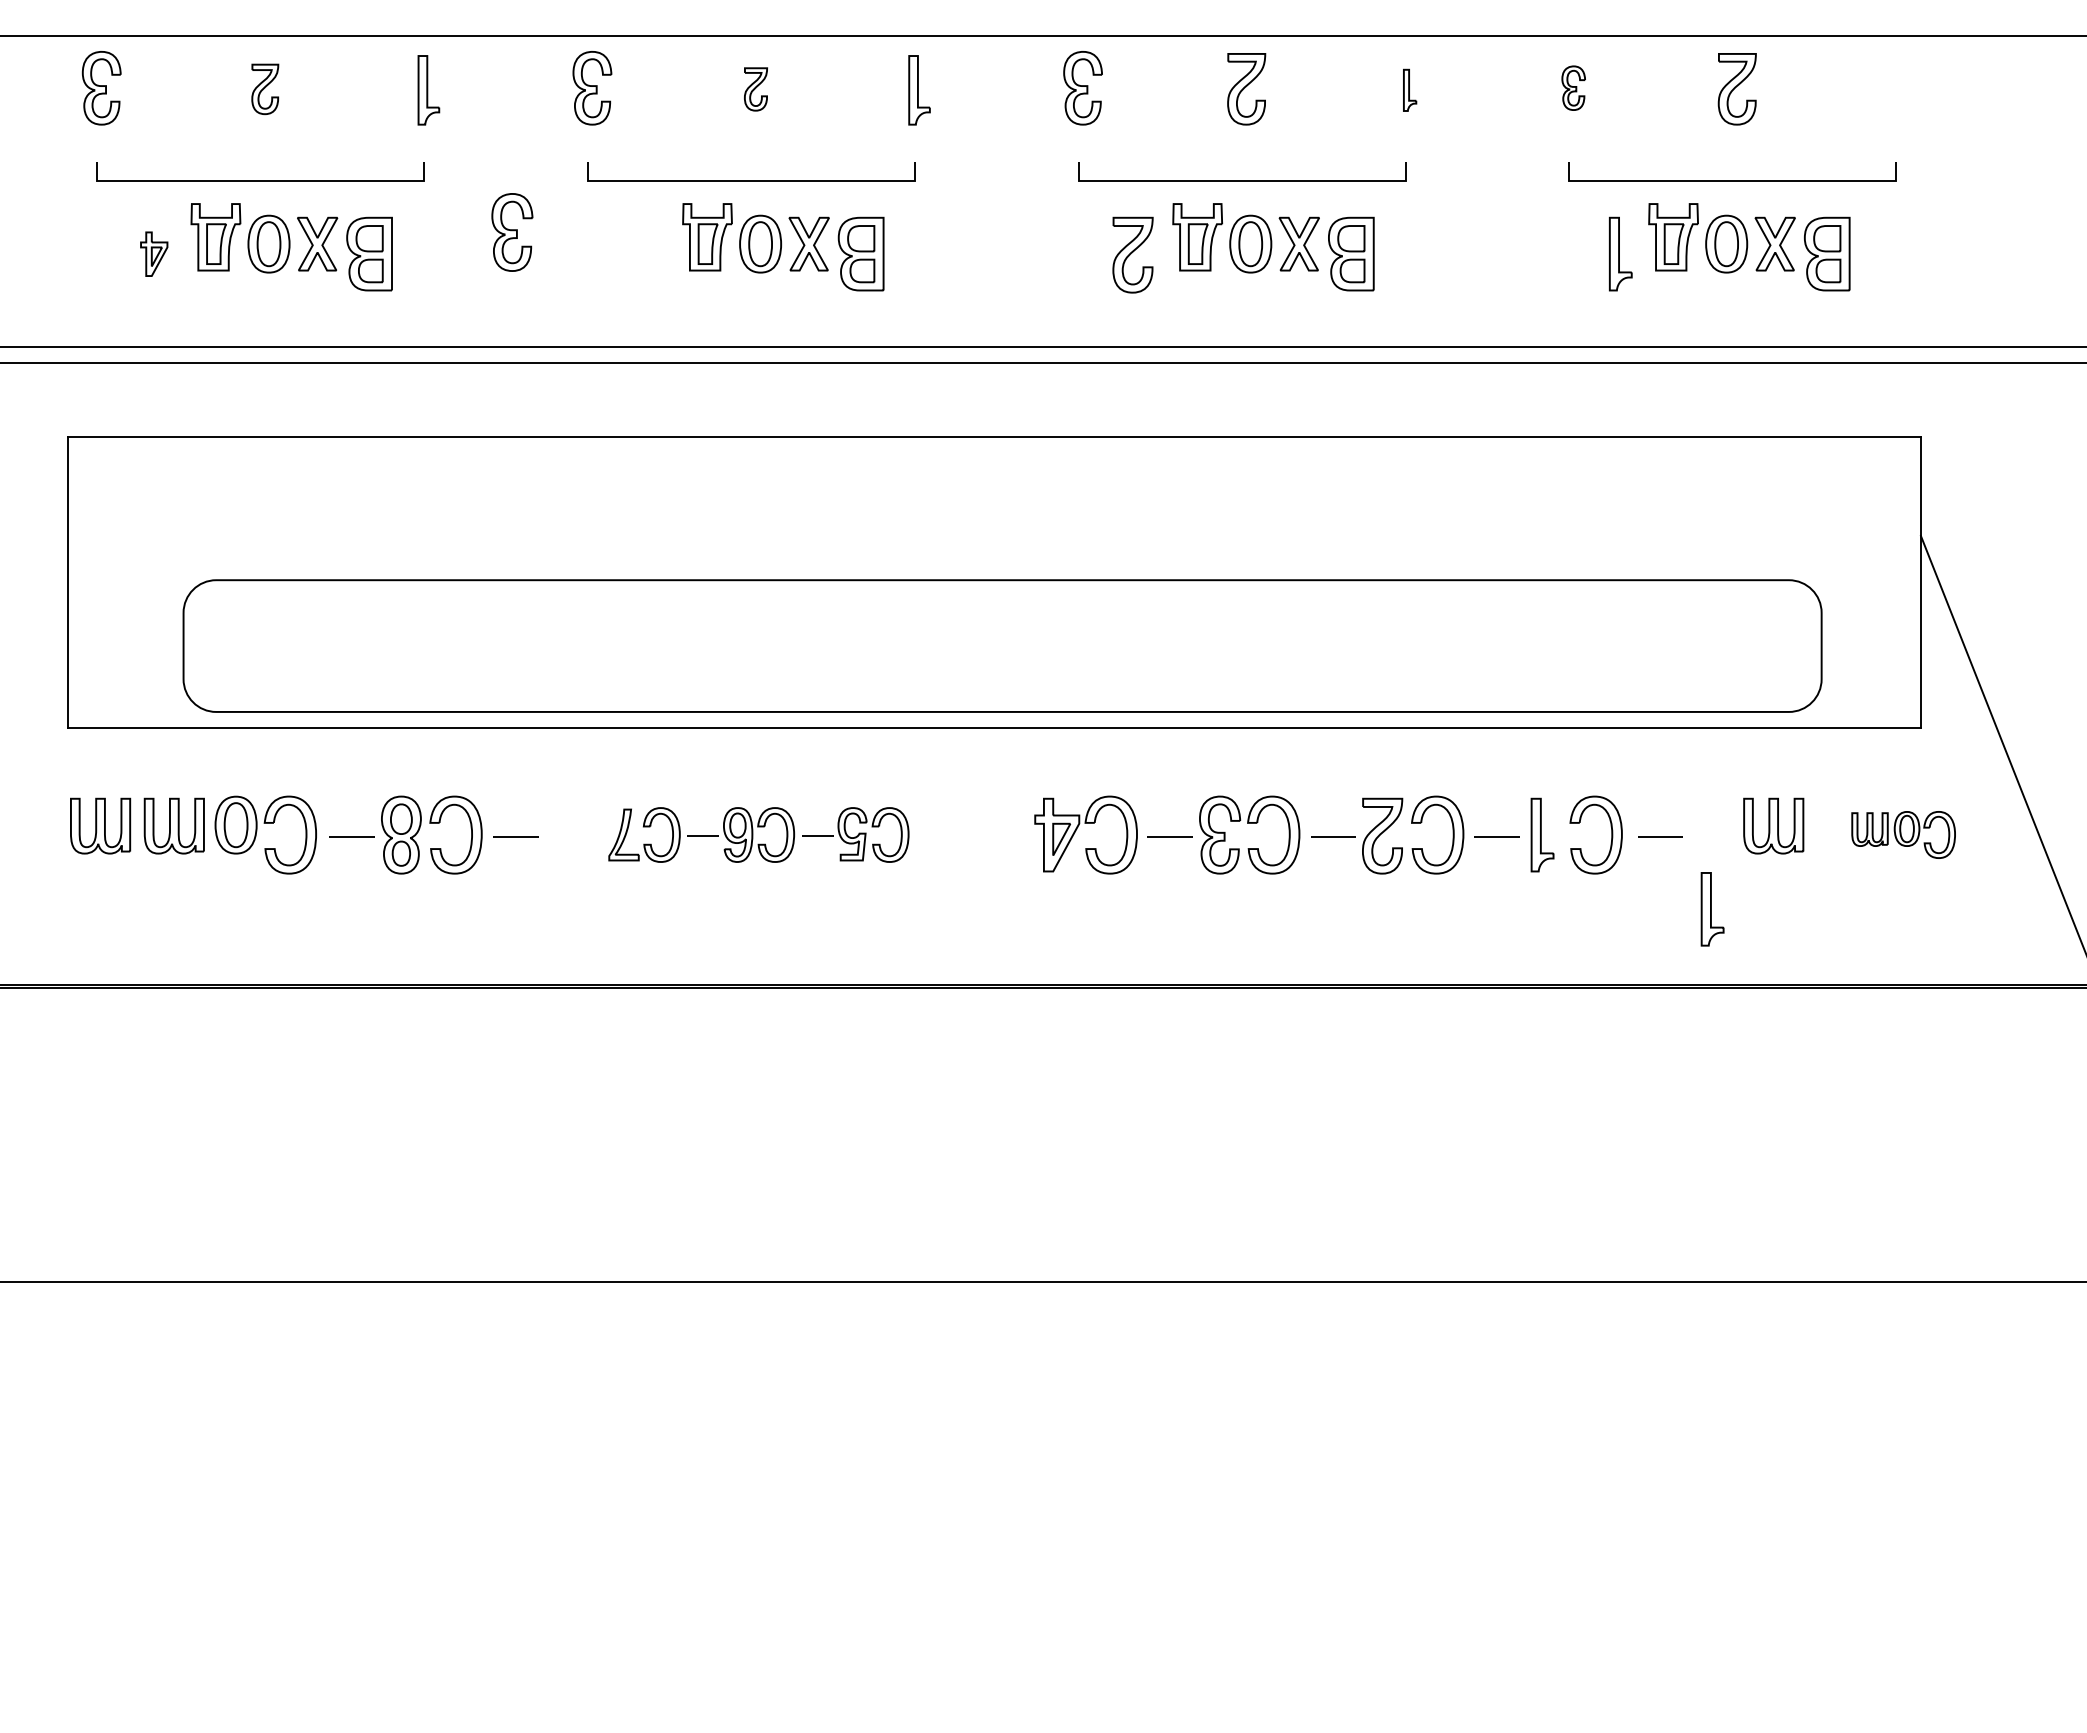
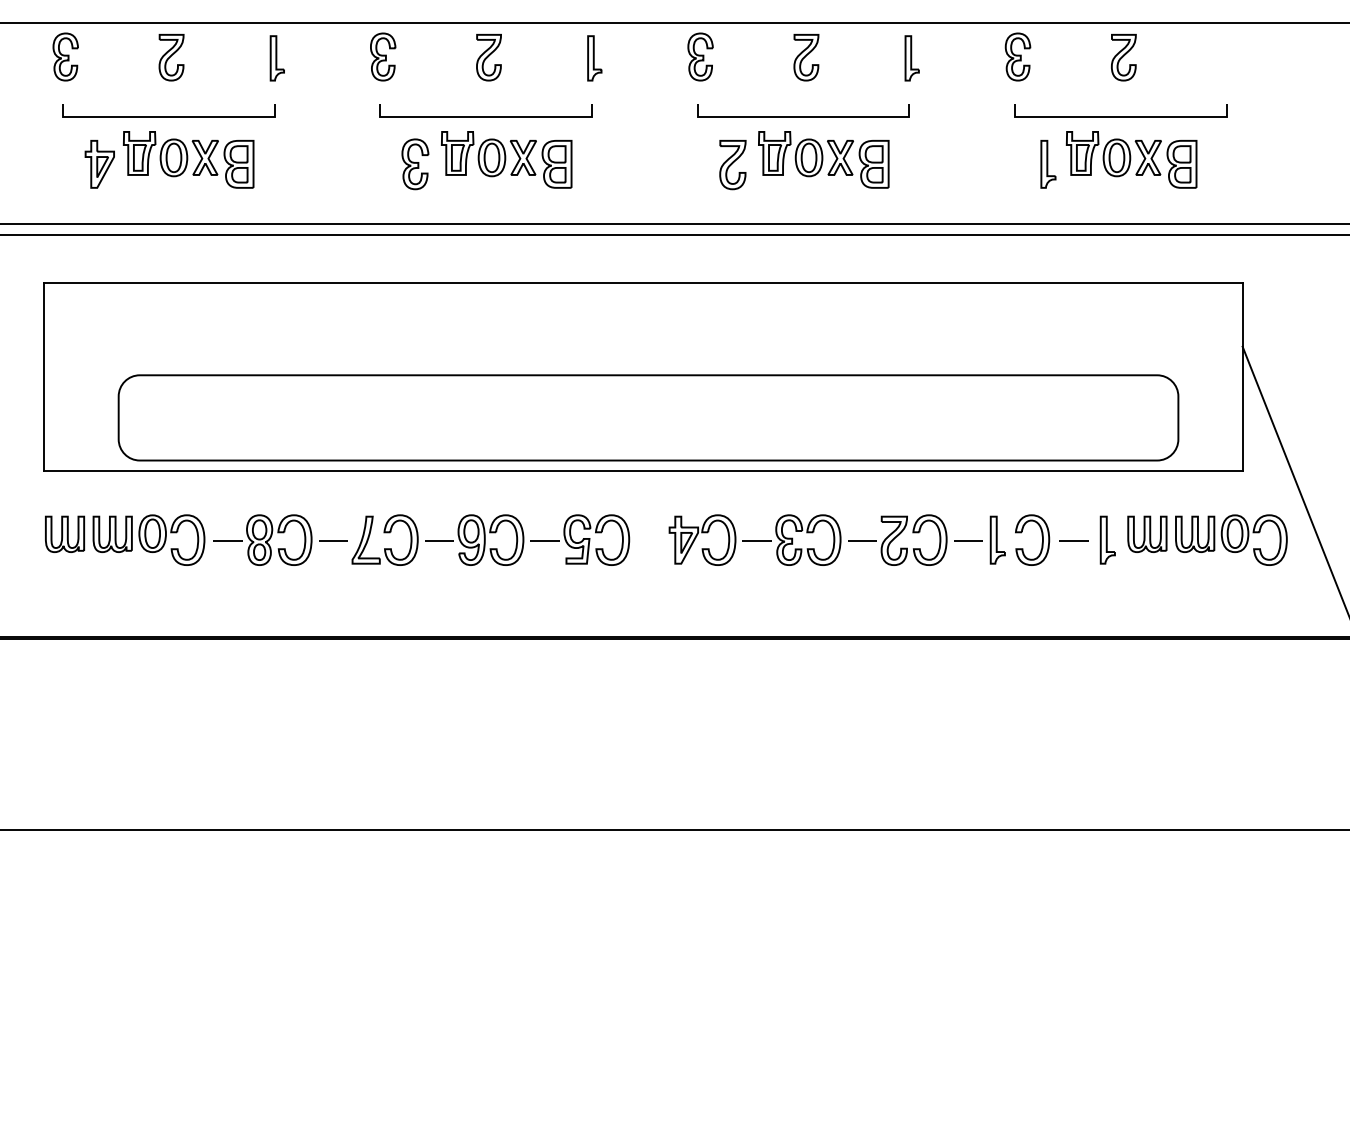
part: (1572, 87) -> (1017, 56), size x1.67
part: (265, 88) -> (171, 57), size x1.43
part: (755, 88) -> (488, 57), size x1.67
part: (1409, 90) -> (911, 58), size x1.67
part: (512, 232) -> (415, 164), moved
part: (153, 254) -> (99, 164), size x1.67
part: (758, 834) -> (490, 539), size x1.43
part: (1903, 834) -> (1231, 539), size x1.67
part: (1712, 908) -> (1107, 539), moved

